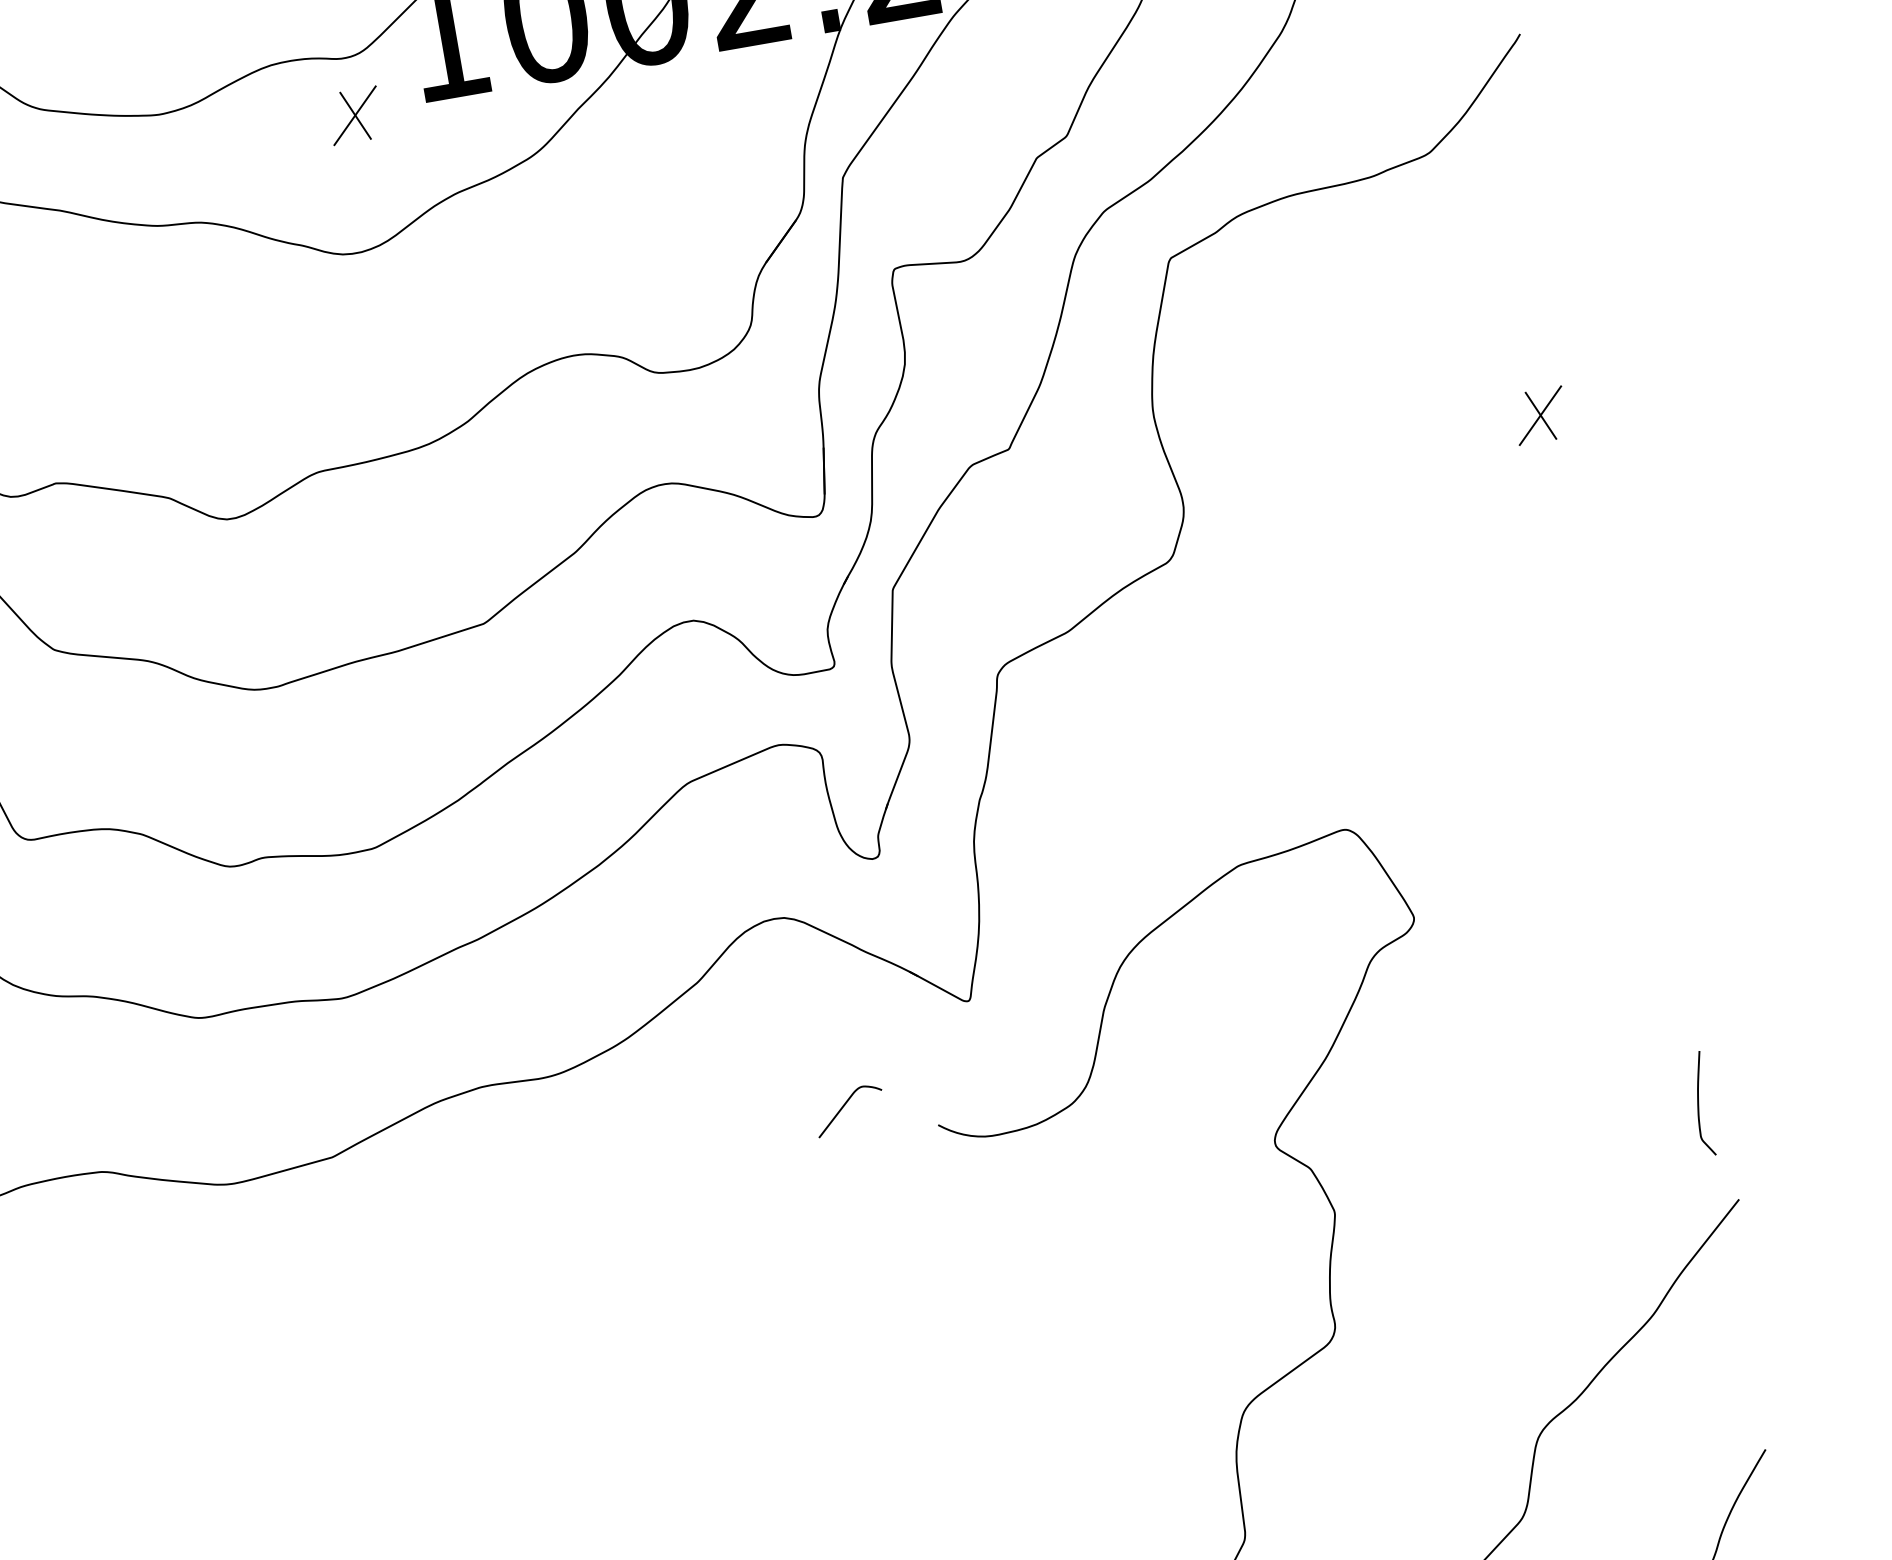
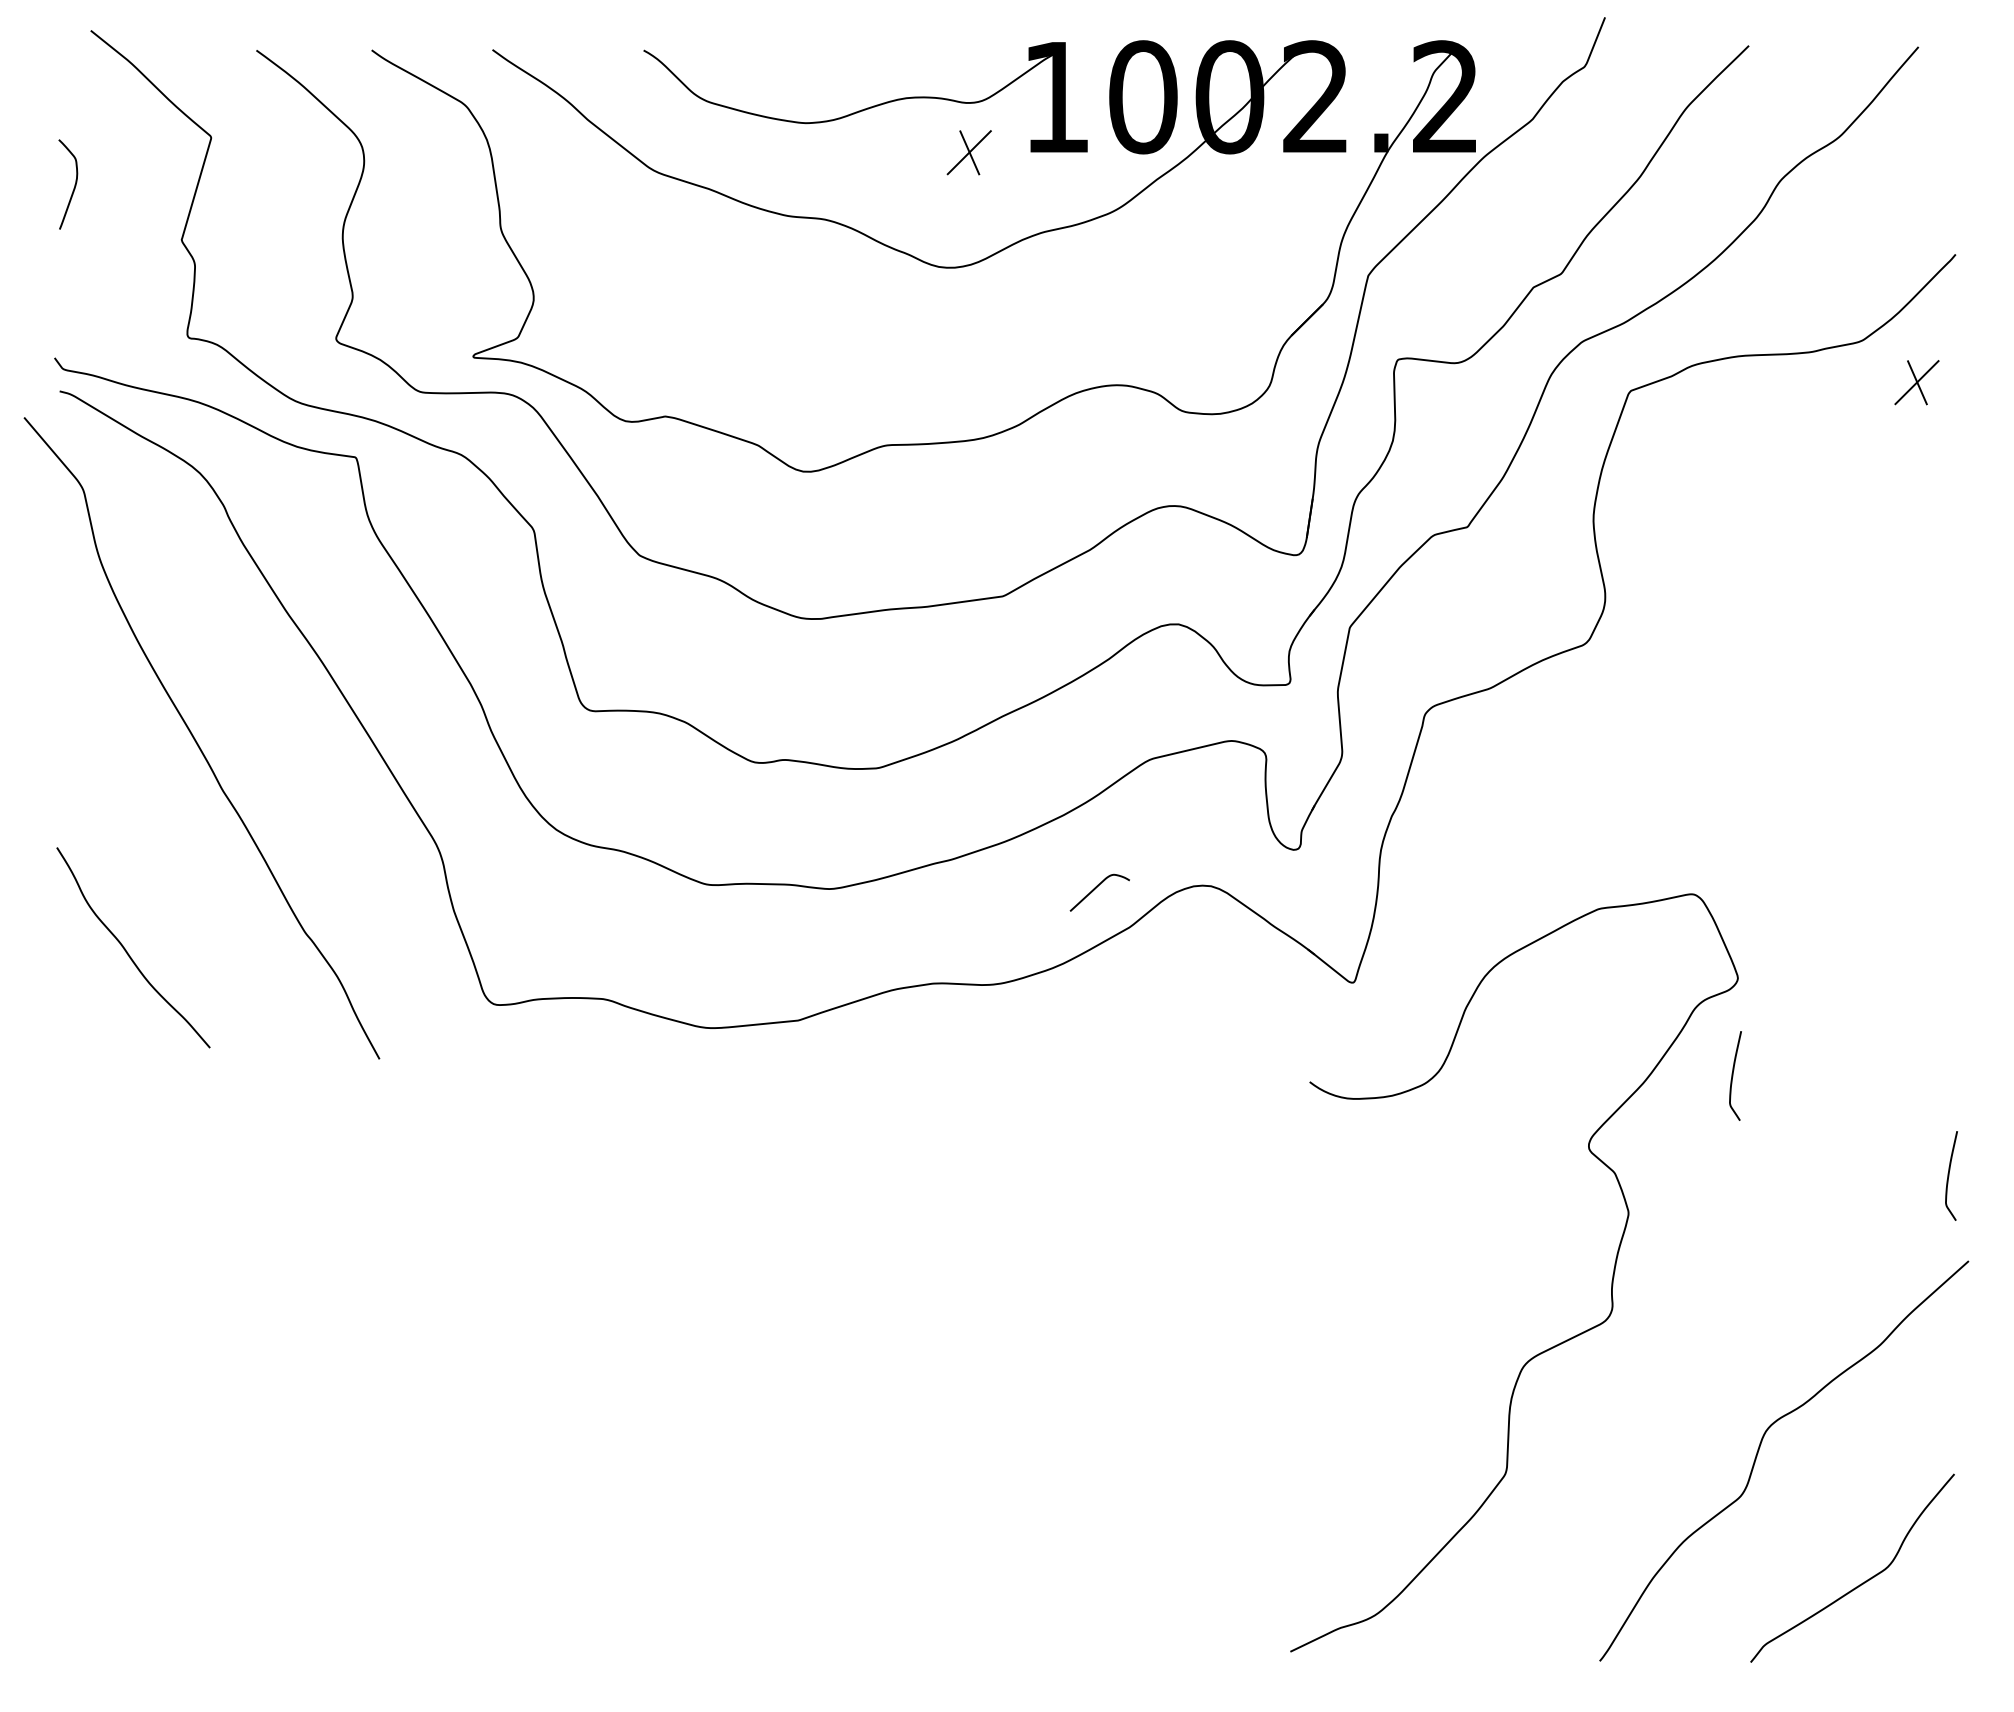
part: (1539, 415) -> (1916, 382), moved
curve: (1428, 1031) -> (1733, 1075), added
curve: (844, 1106) -> (1096, 888), moved

